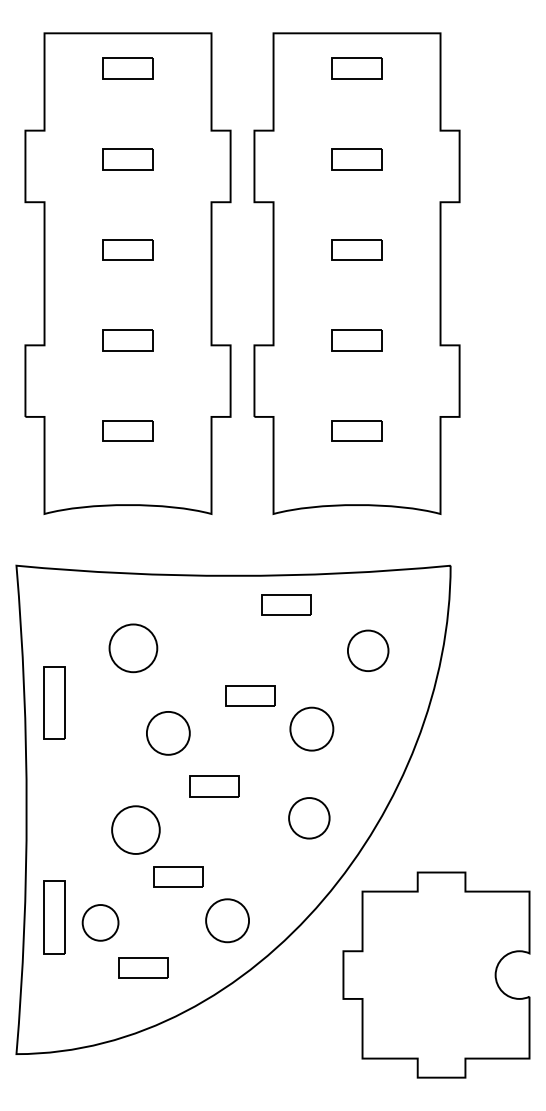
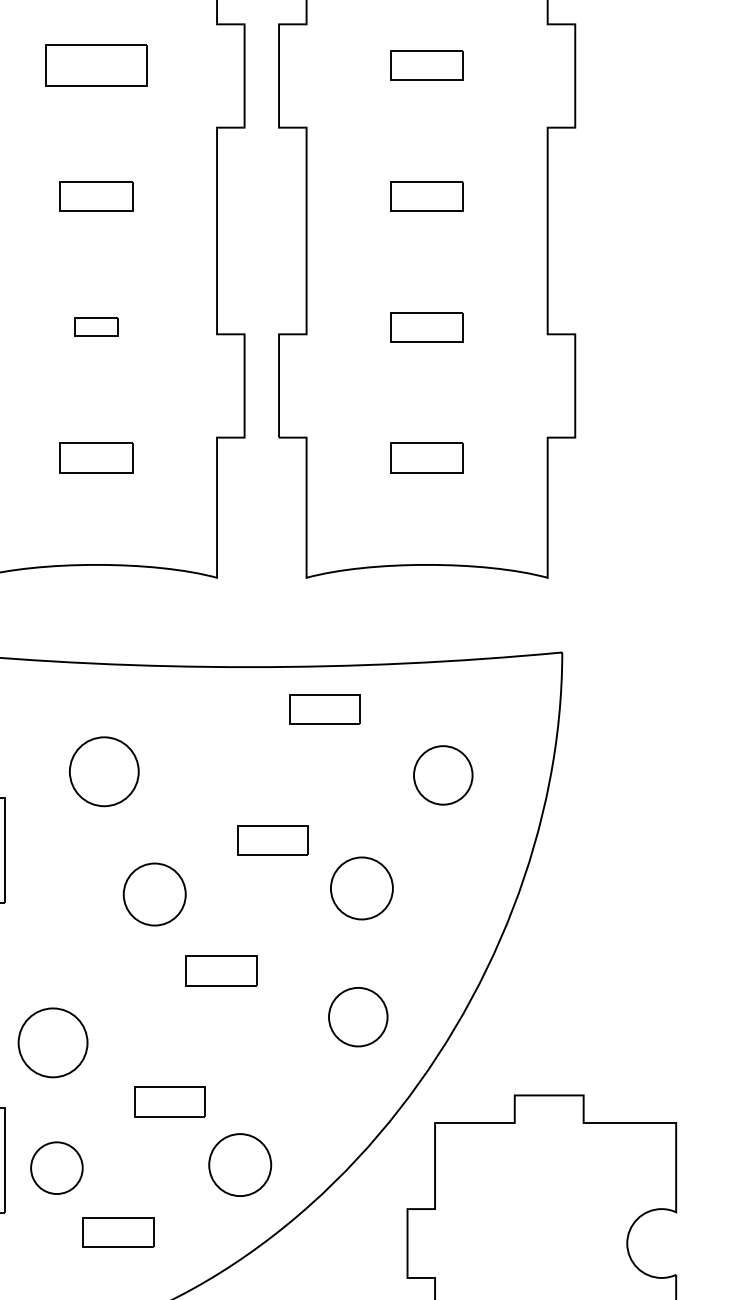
part: (127, 159) -> (95, 65), size x1.4
part: (127, 340) -> (95, 327), size x0.6
part: (135, 829) -> (52, 1041), moved

